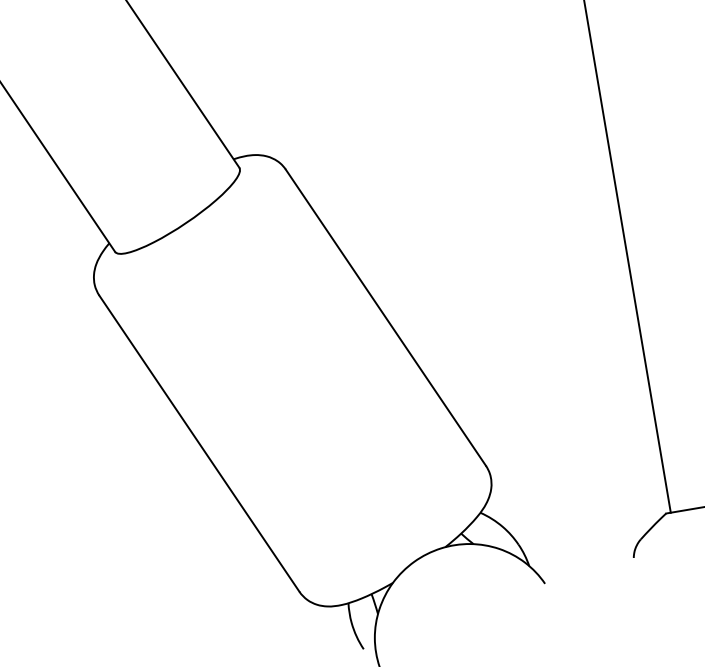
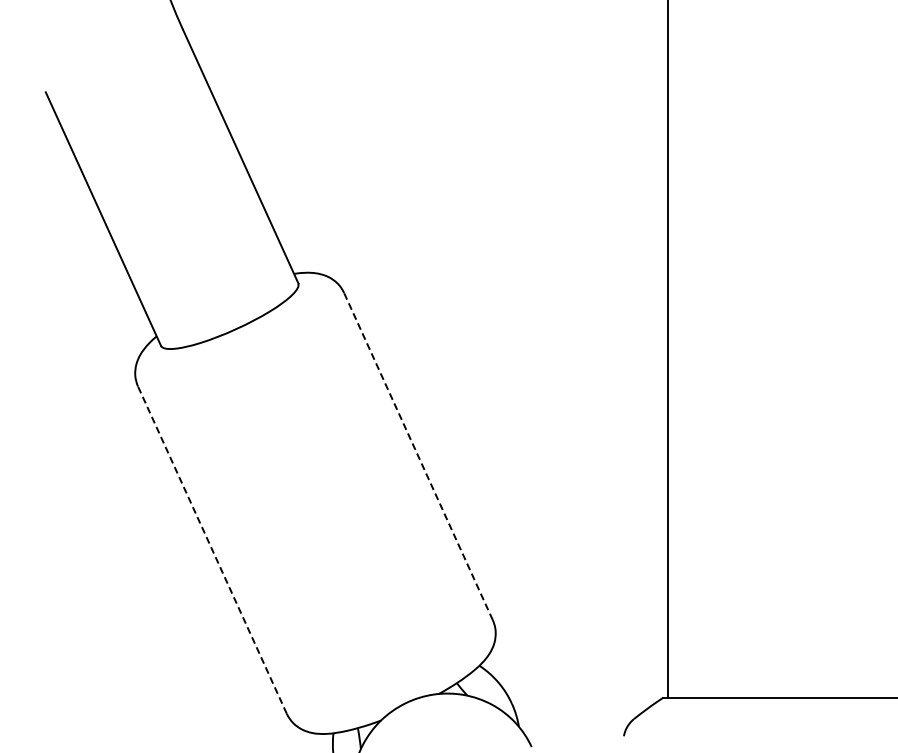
line: (385, 317) -> (418, 456), solid -> dashed
line: (199, 444) -> (212, 550), solid -> dashed

